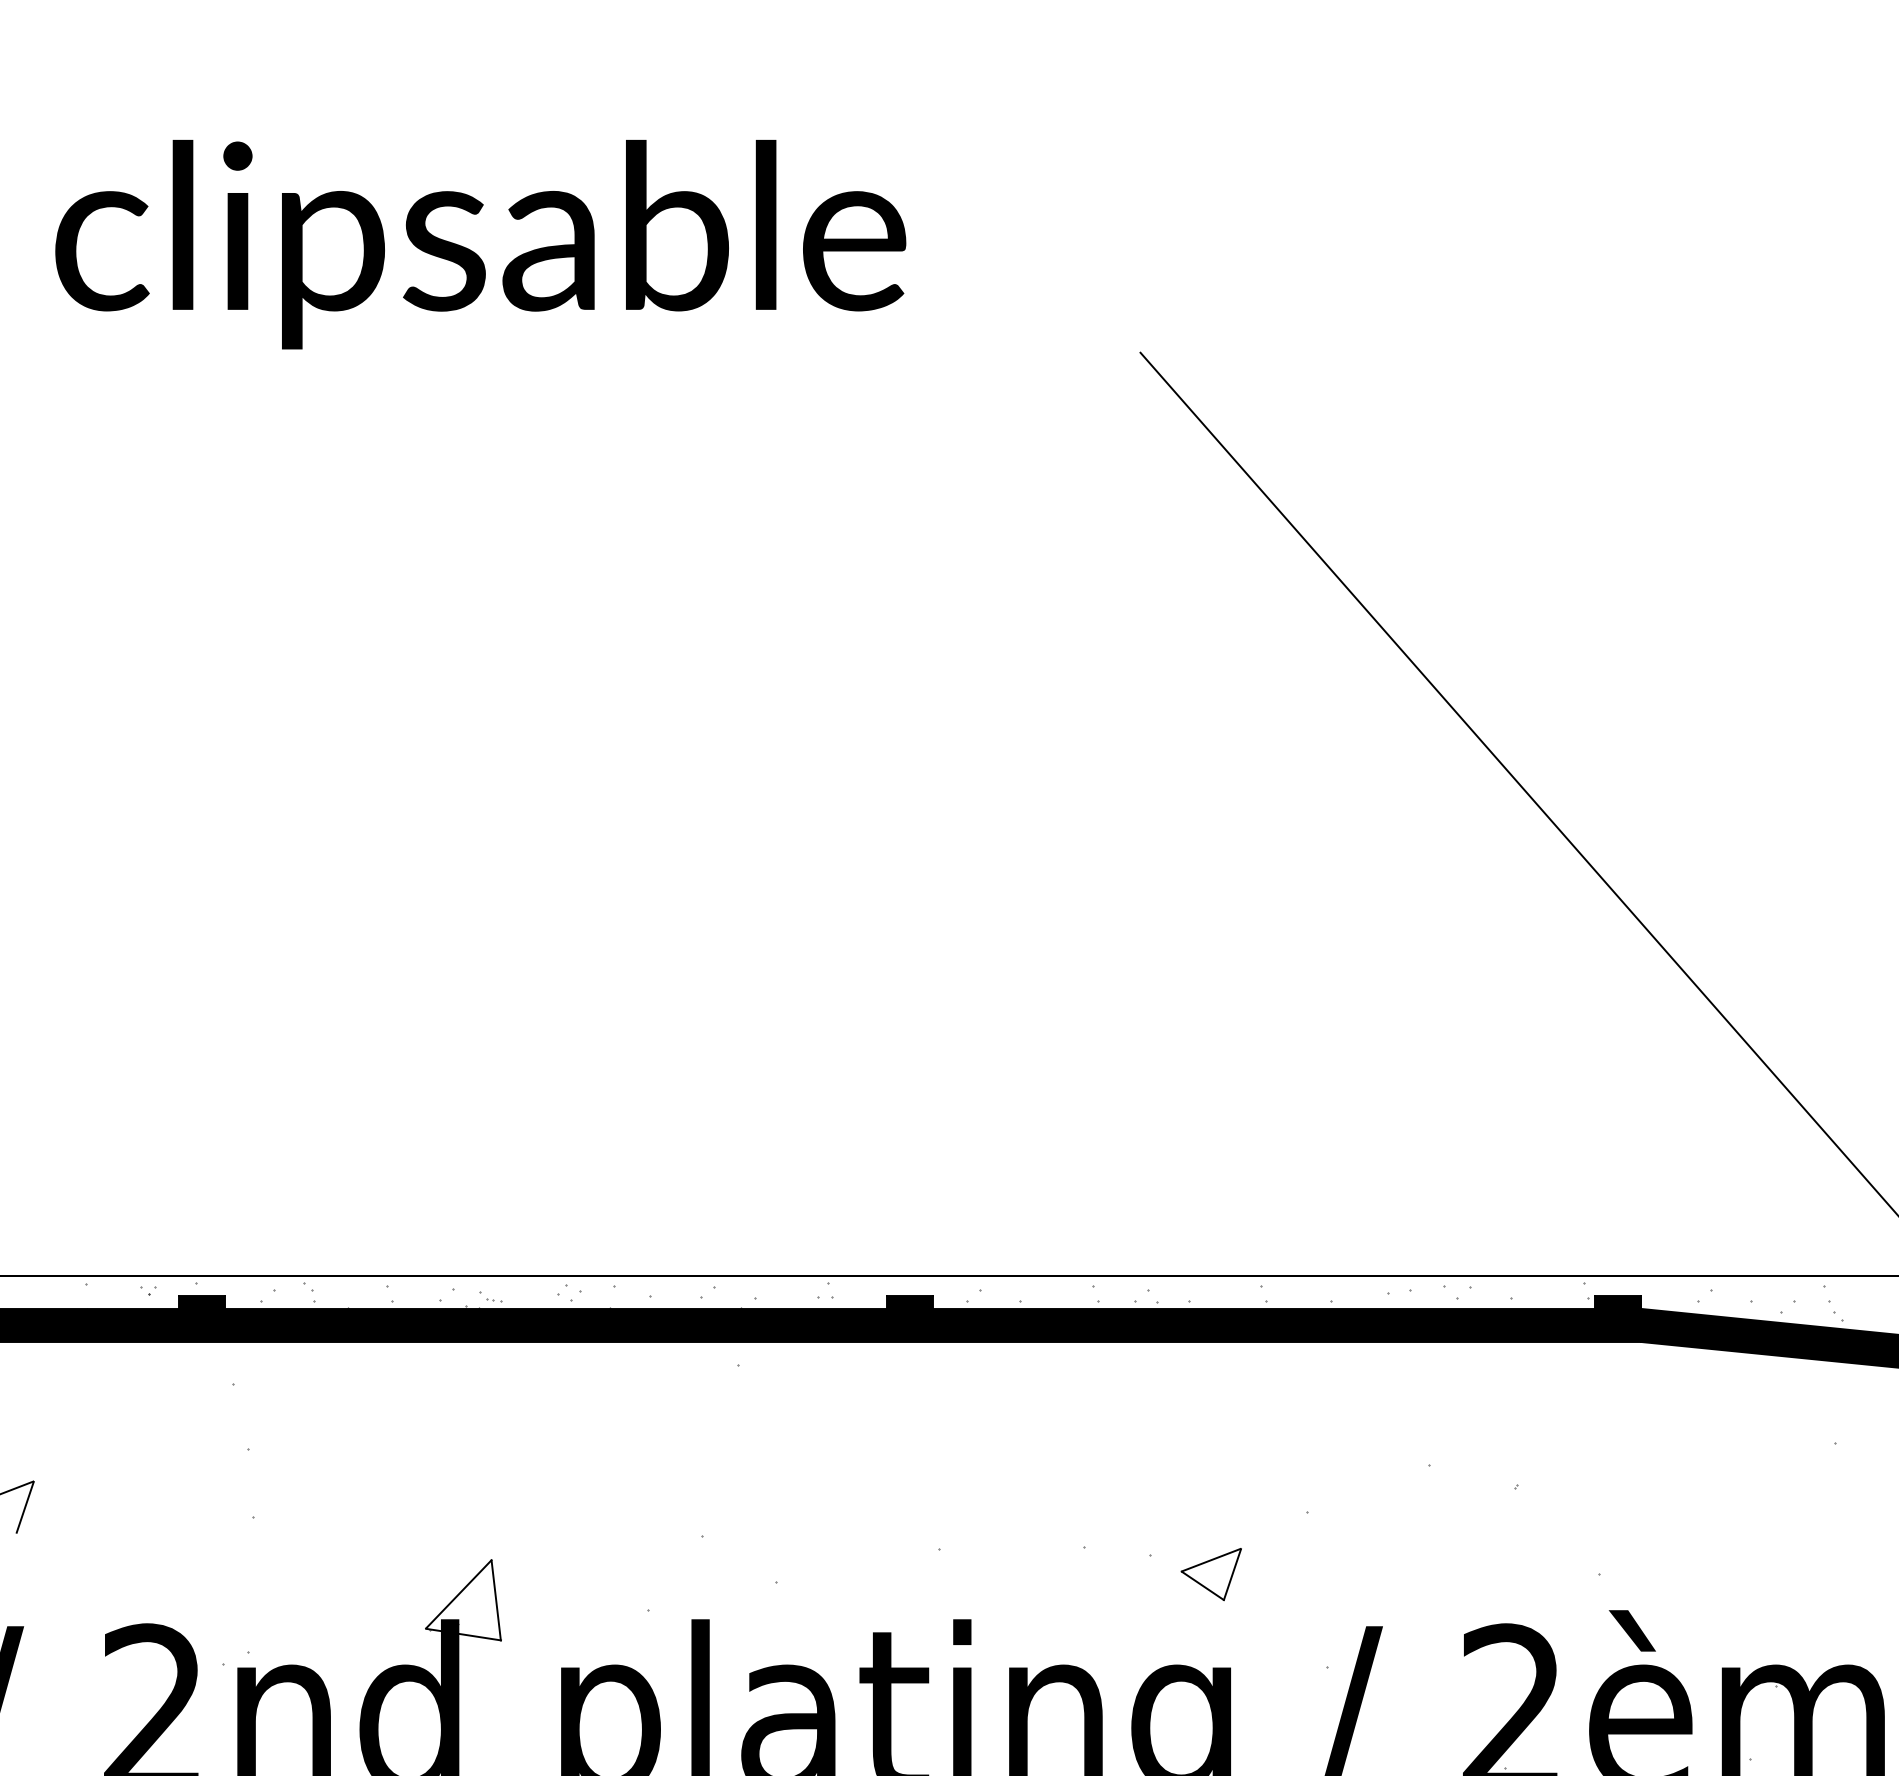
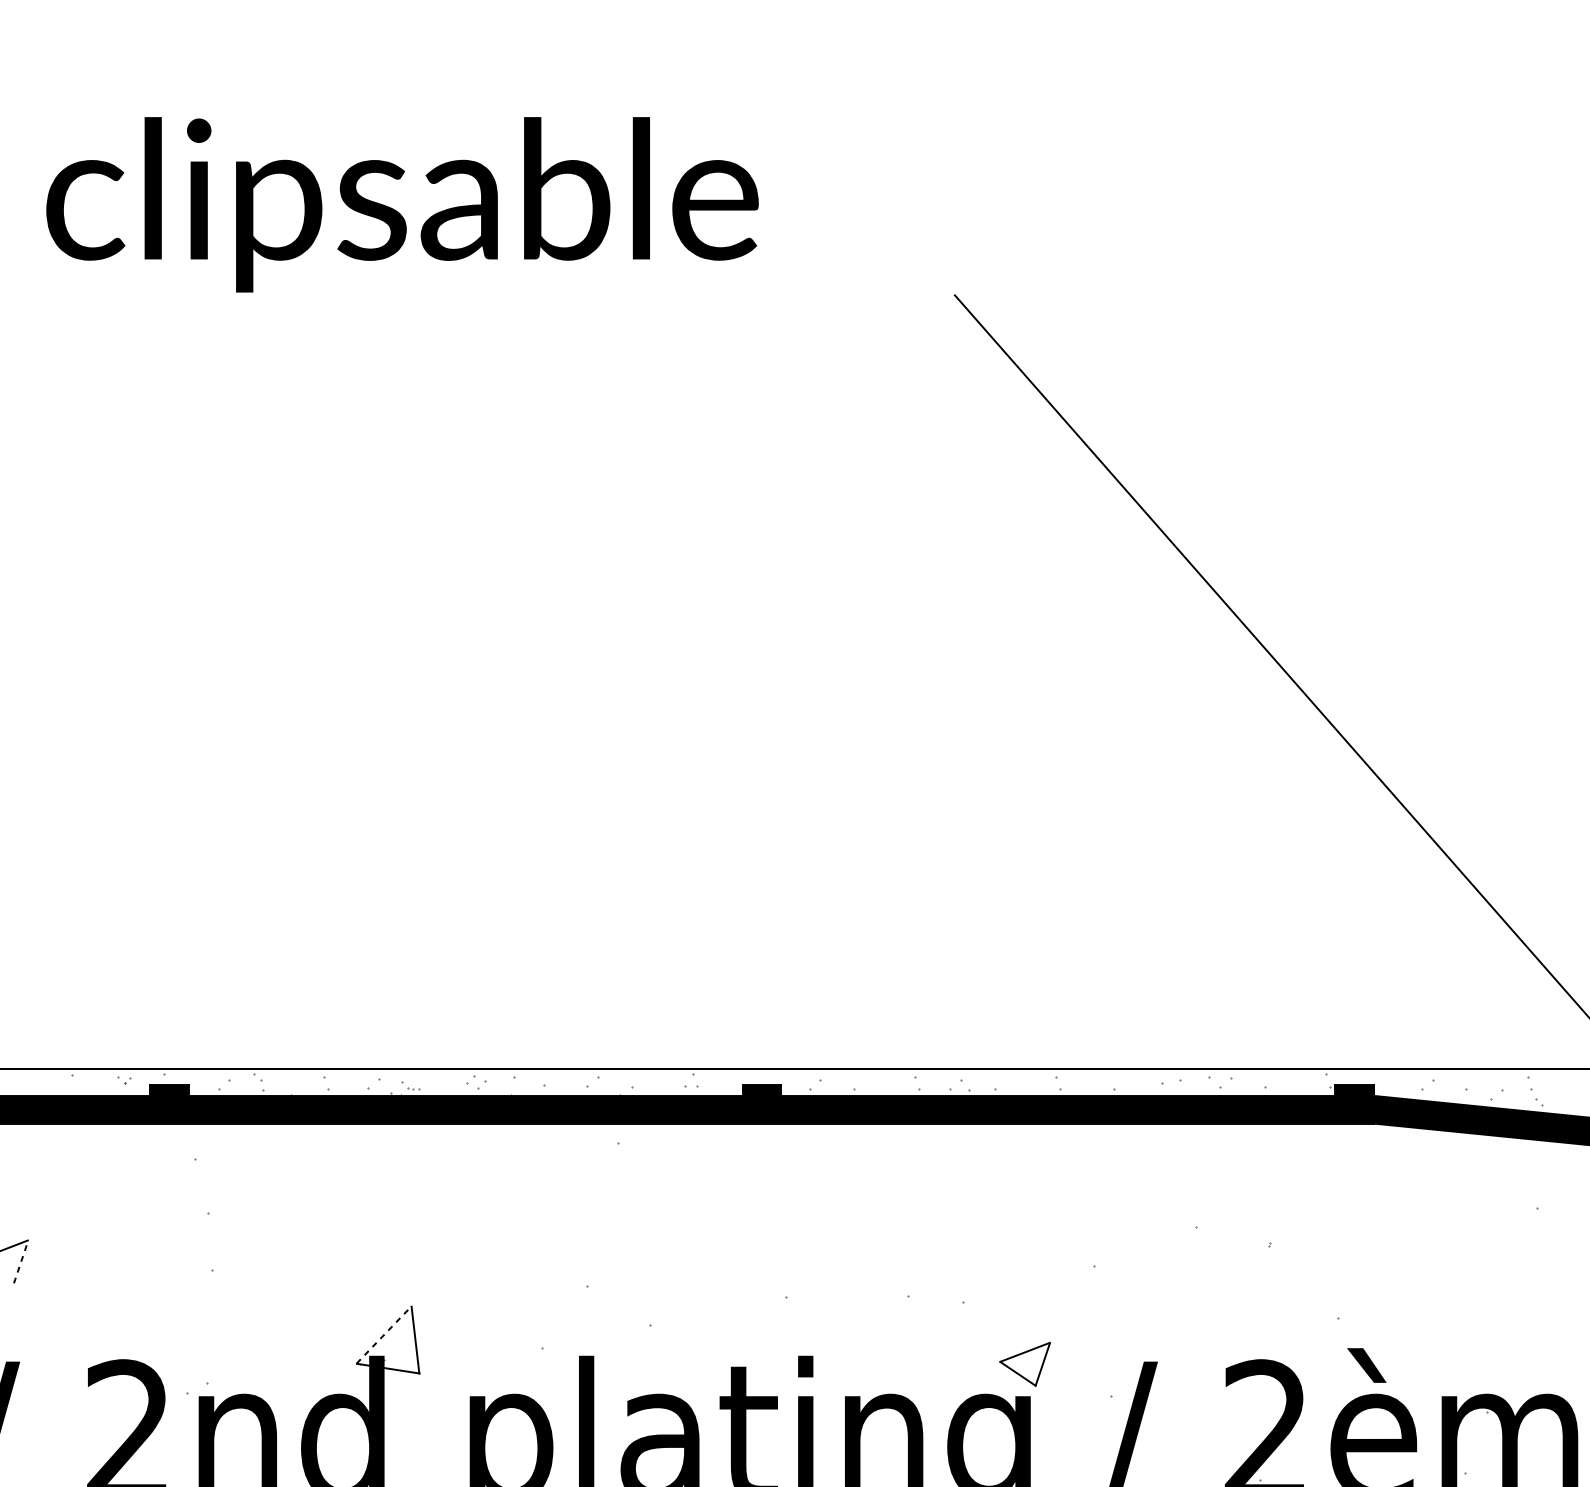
line: (25, 1507) -> (21, 1262), solid -> dashed
part: (1210, 1574) -> (1024, 1364), moved
line: (459, 1593) -> (384, 1334), solid -> dashed

